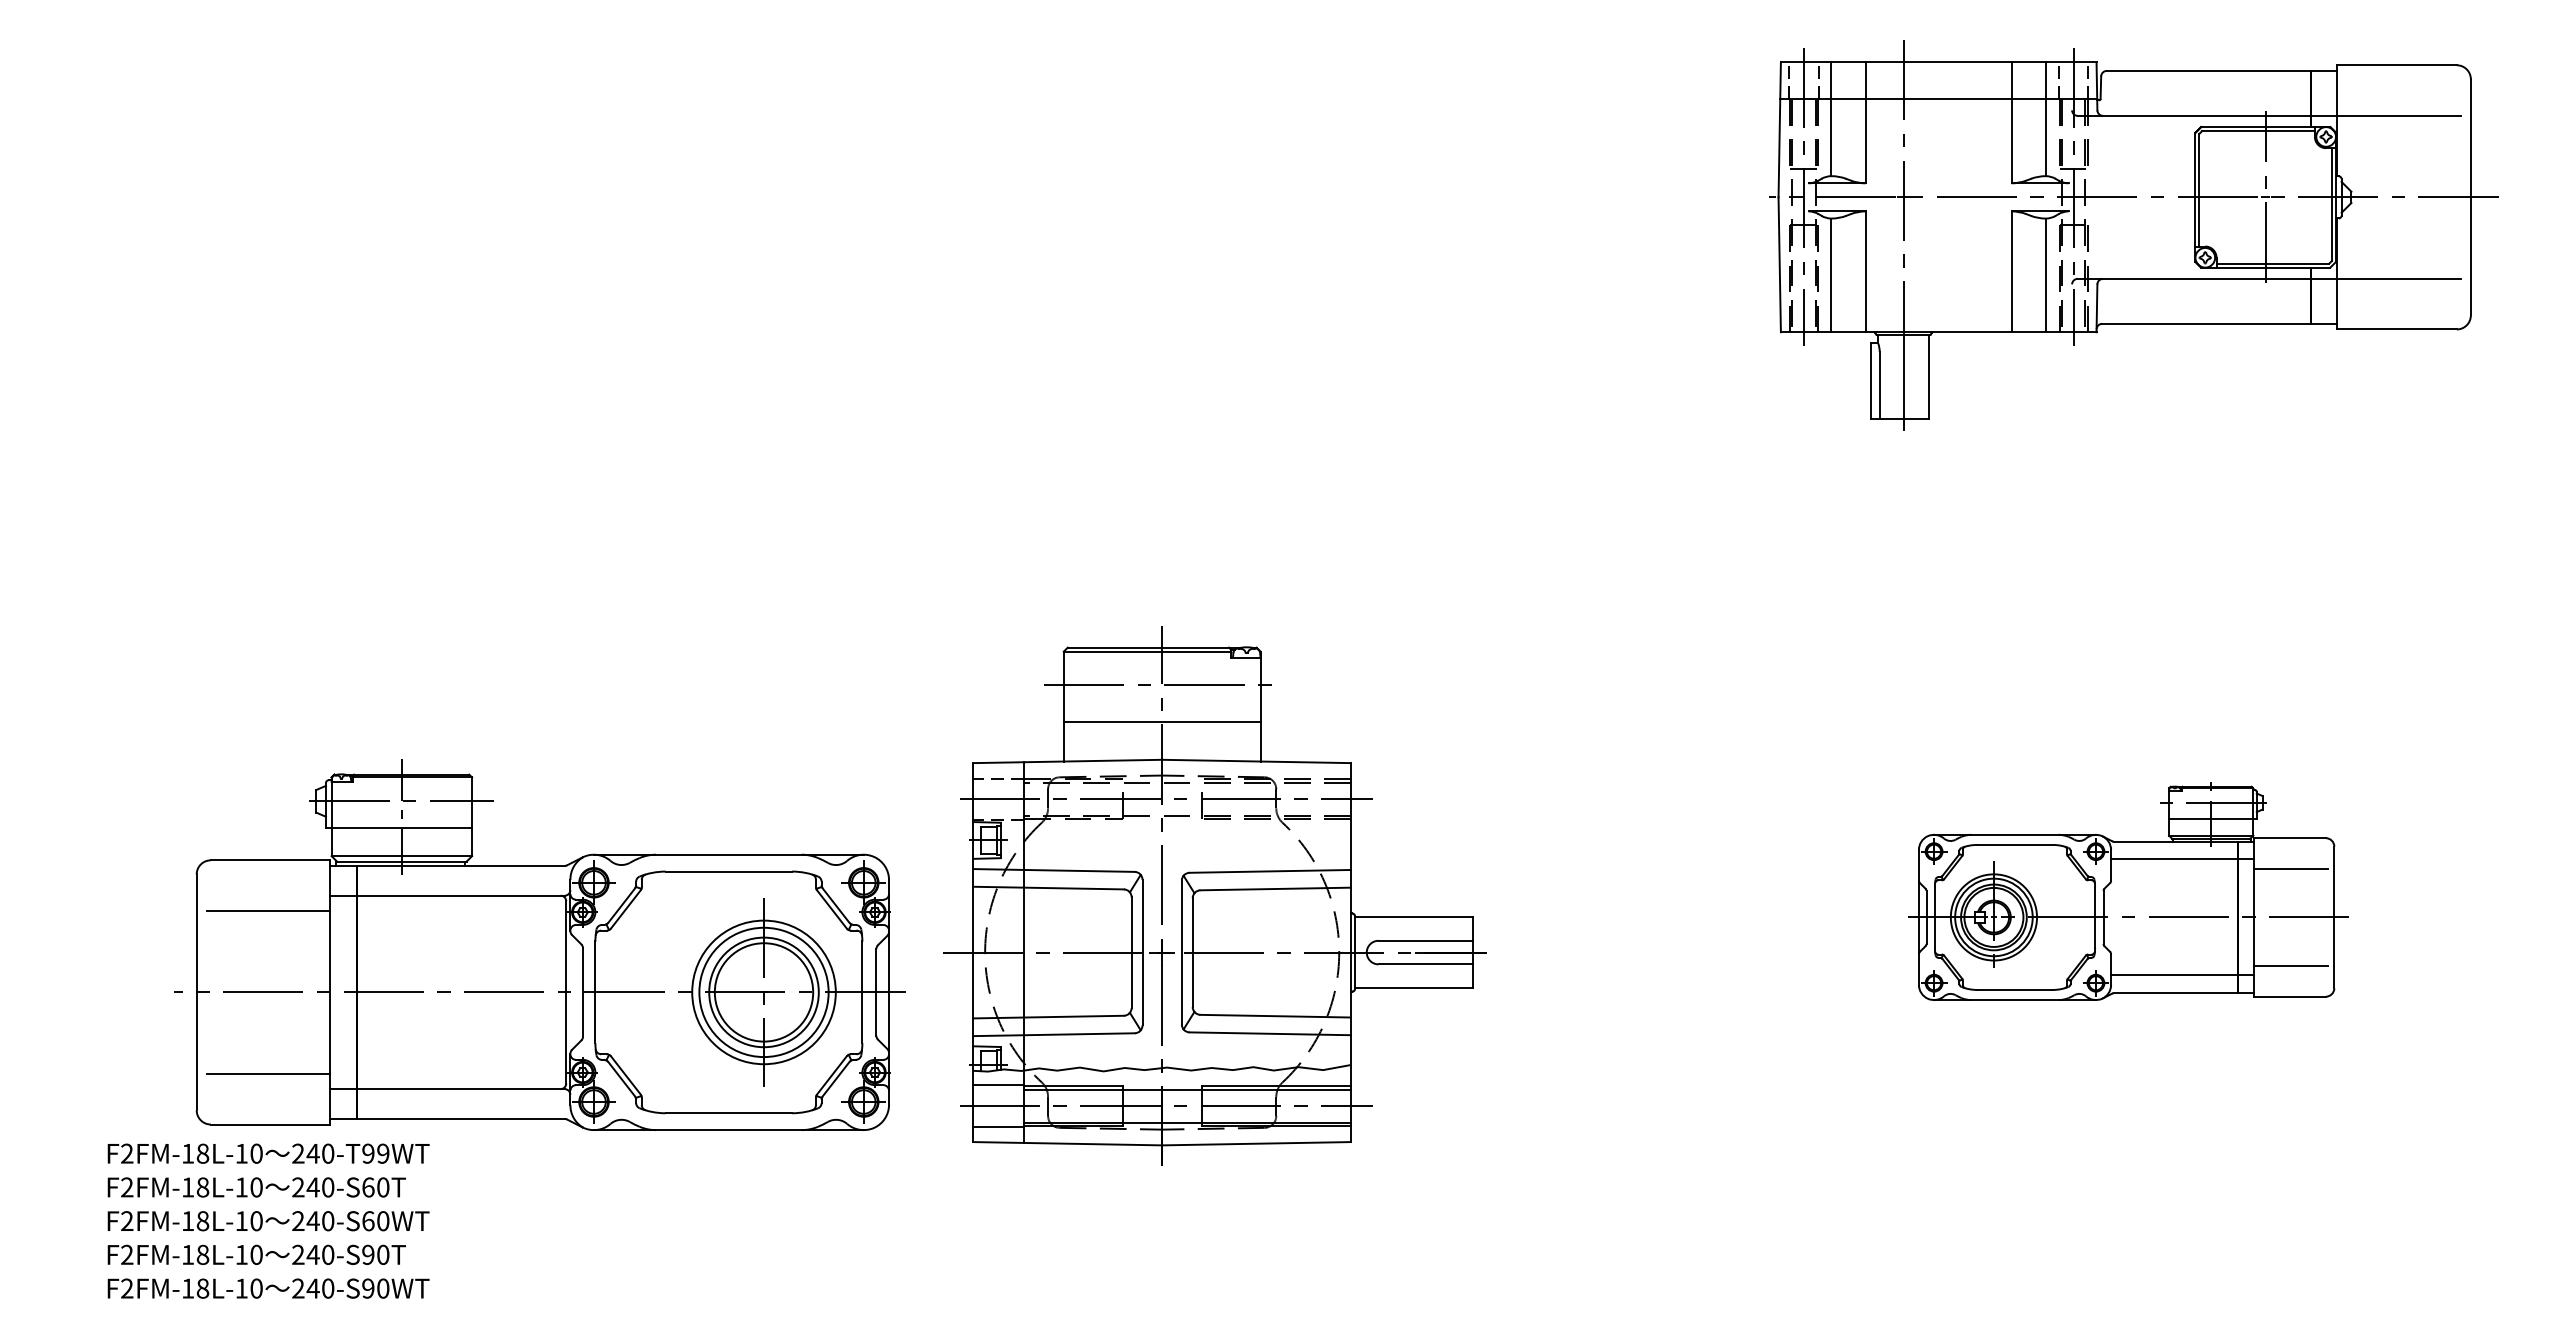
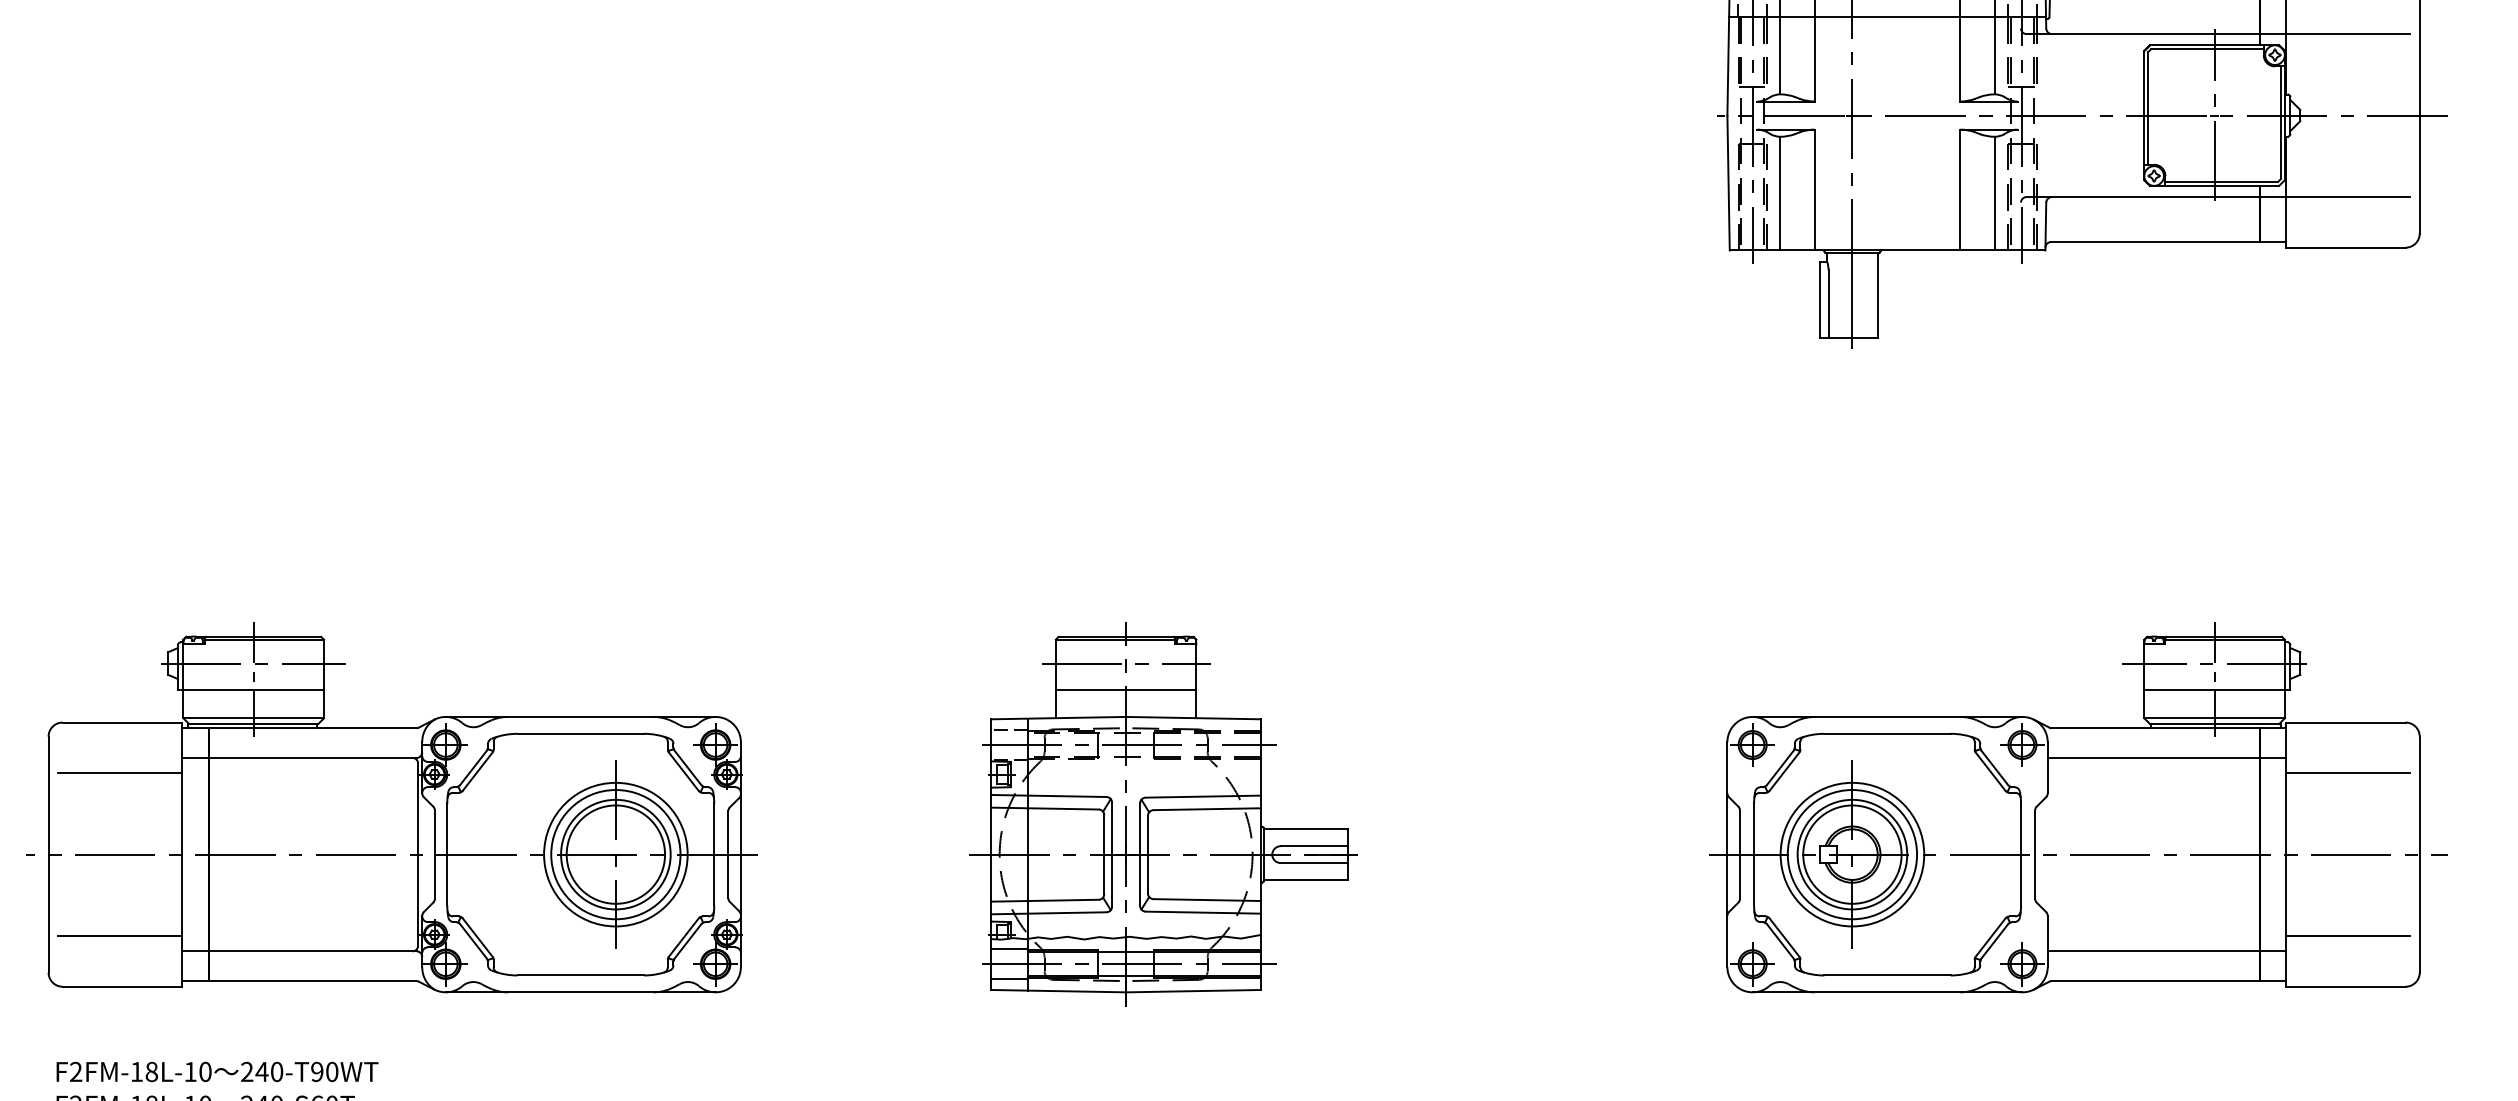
part: (2129, 888) -> (2078, 806), size x1.67
part: (1214, 895) -> (1163, 813), size x0.71
part: (539, 944) -> (391, 806), moved
text: (383, 1153) -> (332, 1071), 240-T99WT -> 240-T90WT

